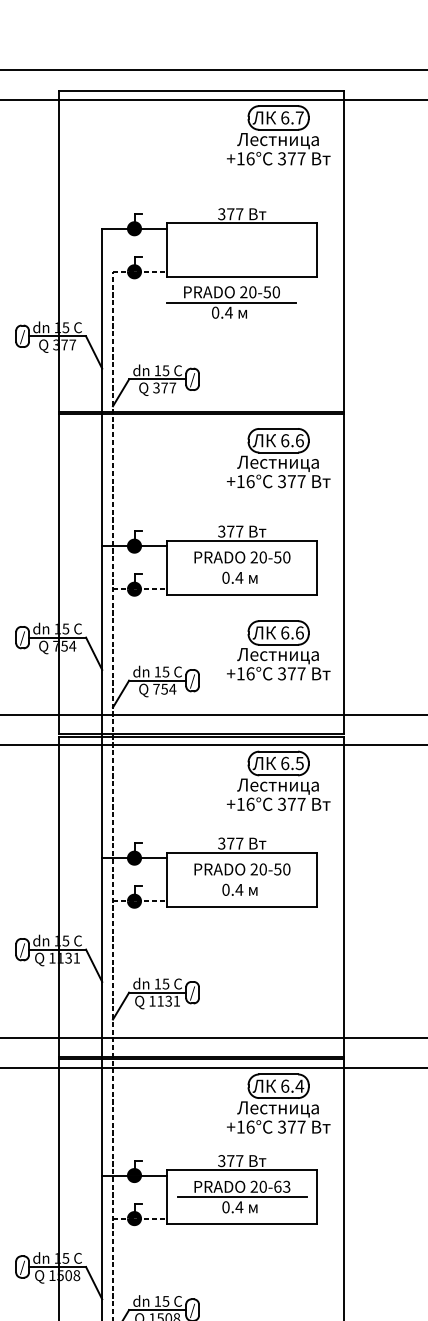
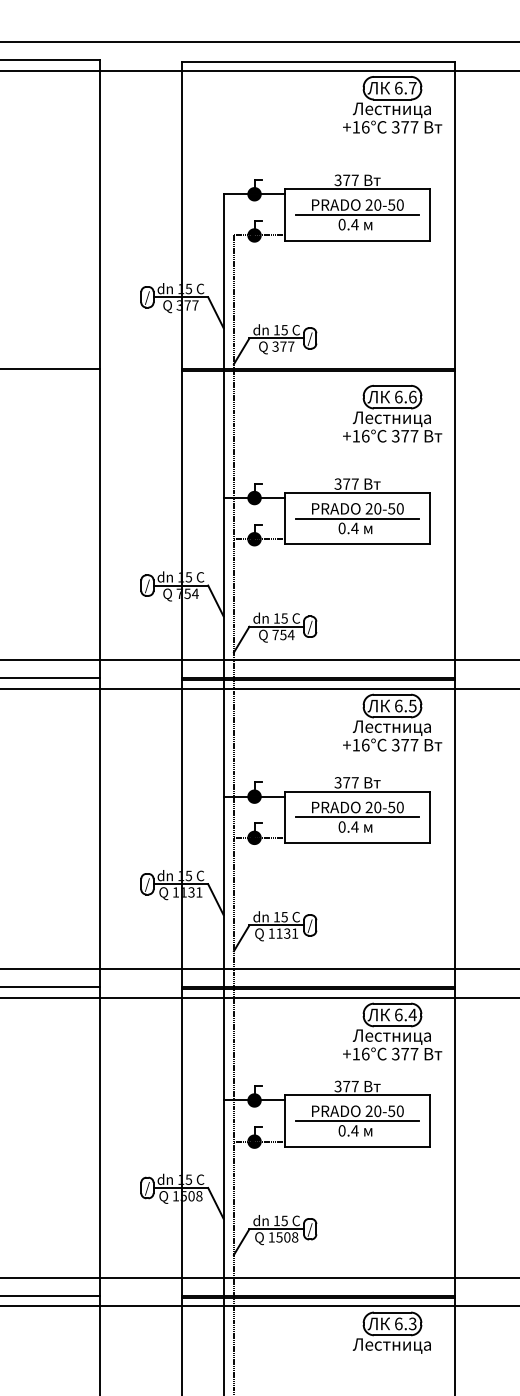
part: (231, 302) -> (357, 214), moved
line: (242, 567) -> (357, 518), added
part: (278, 650) -> (392, 597), removed
line: (242, 879) -> (357, 817), added
text: (281, 1186) -> (395, 1110), 20-63 -> 20-50

